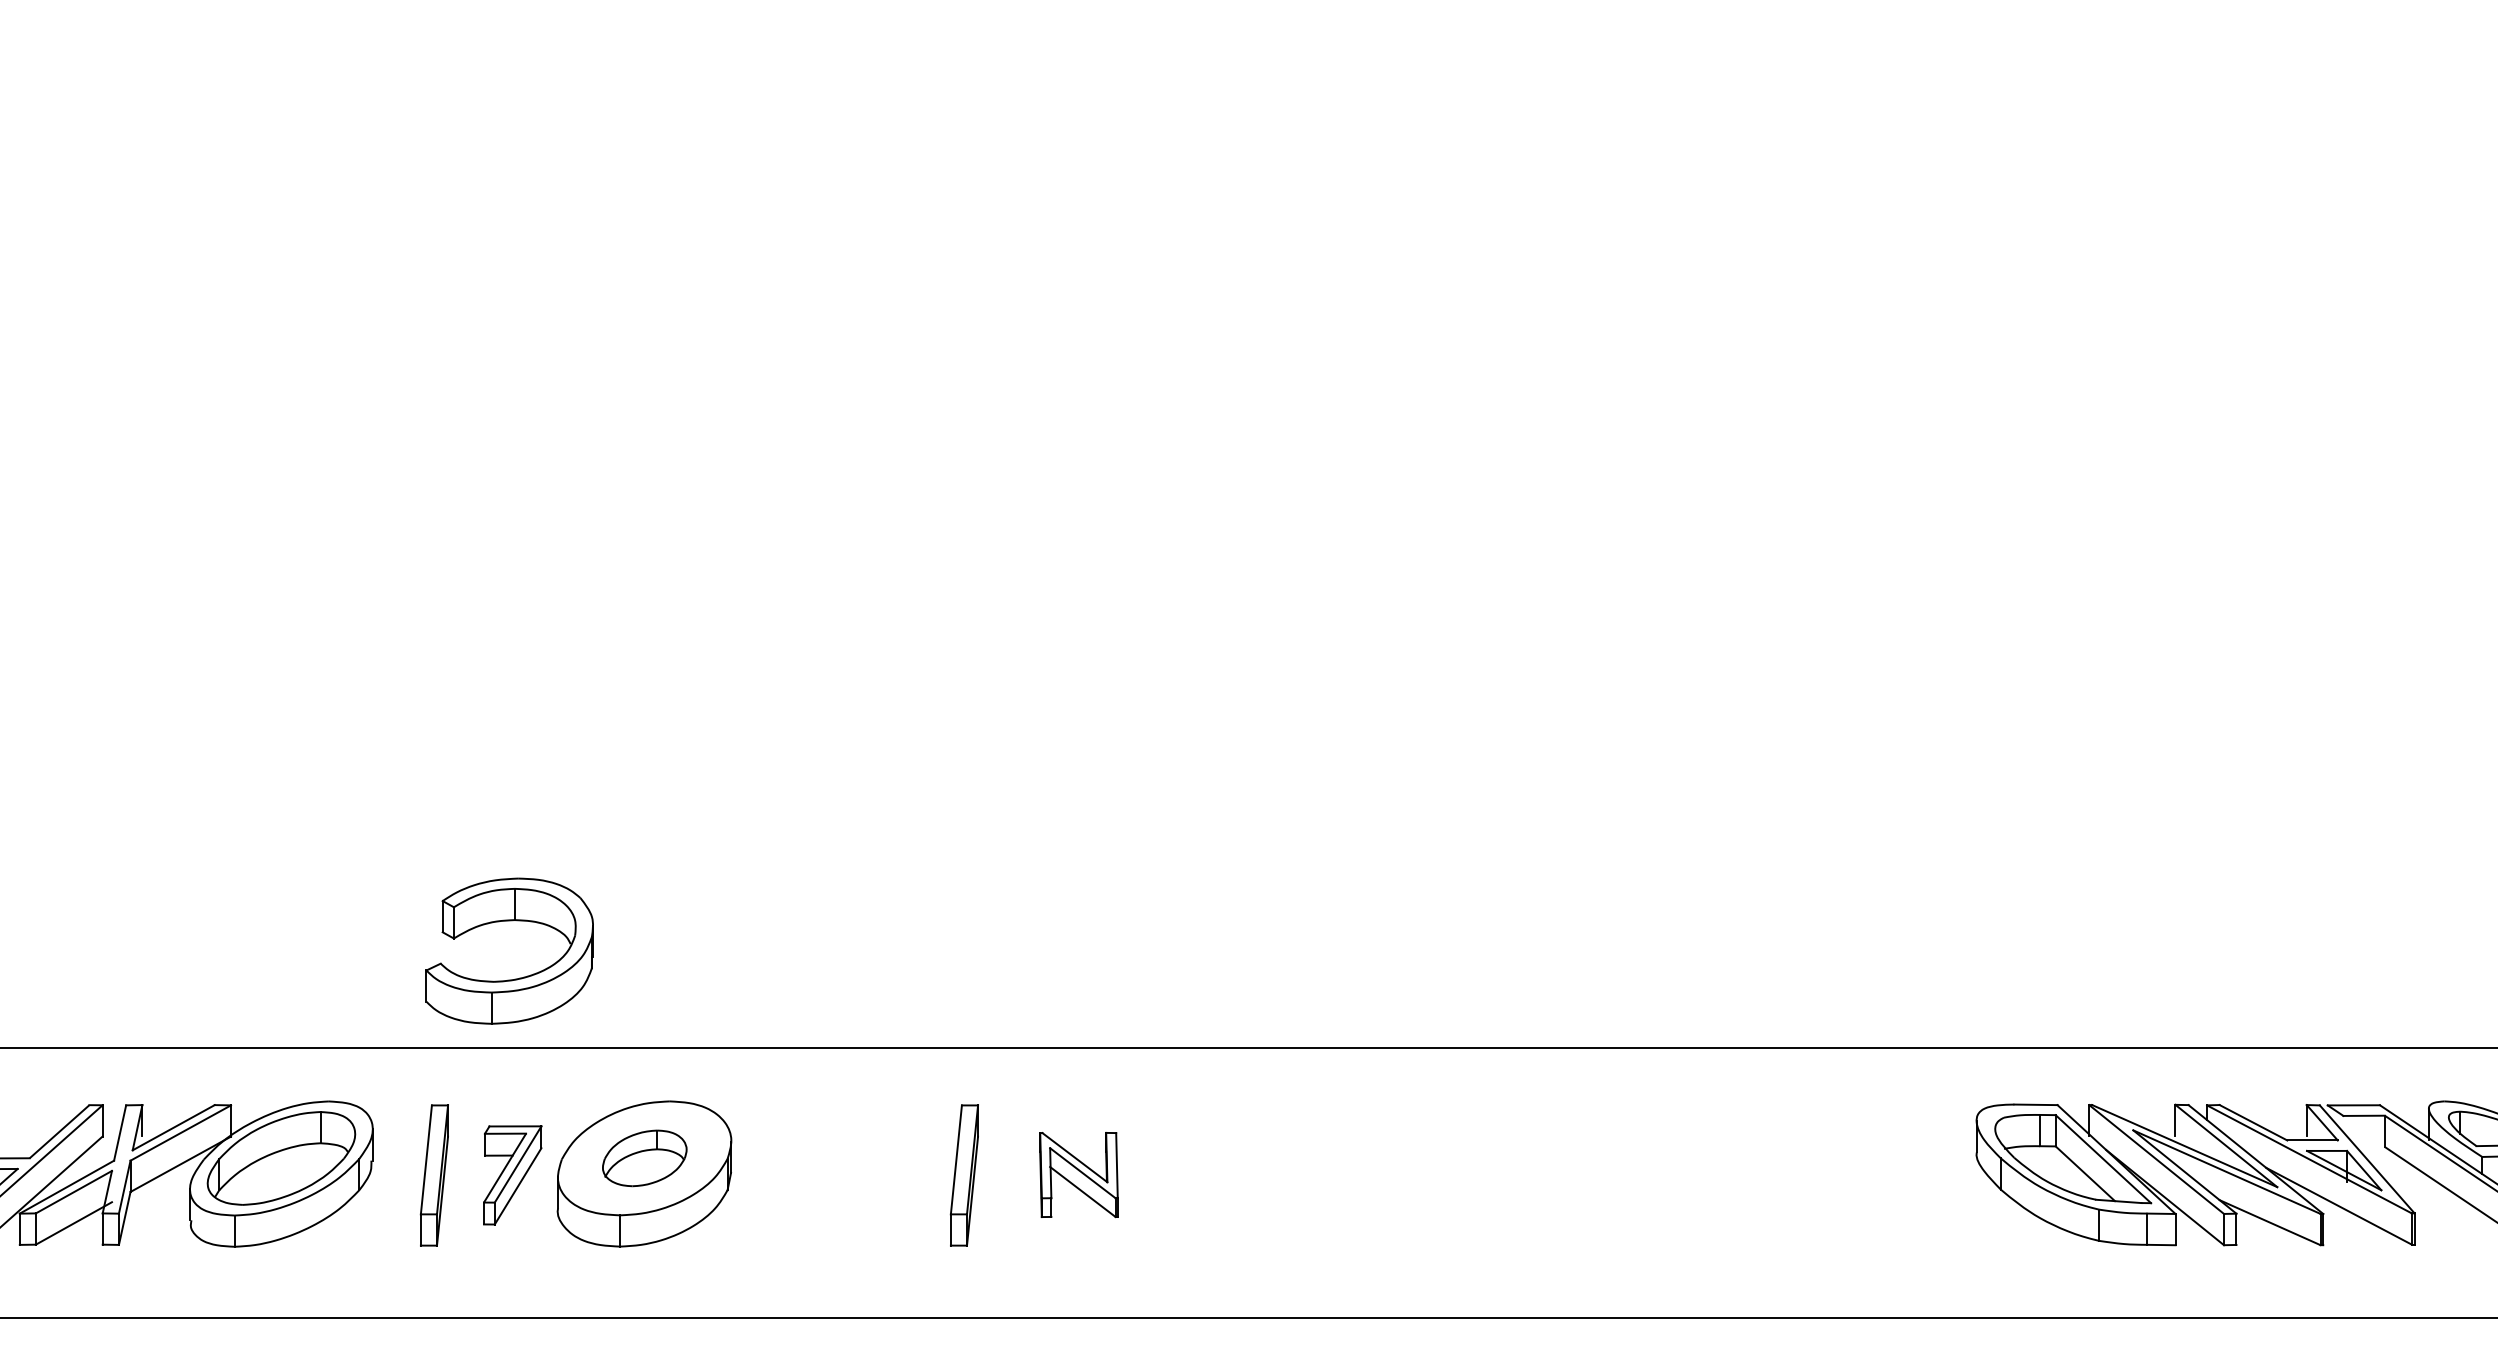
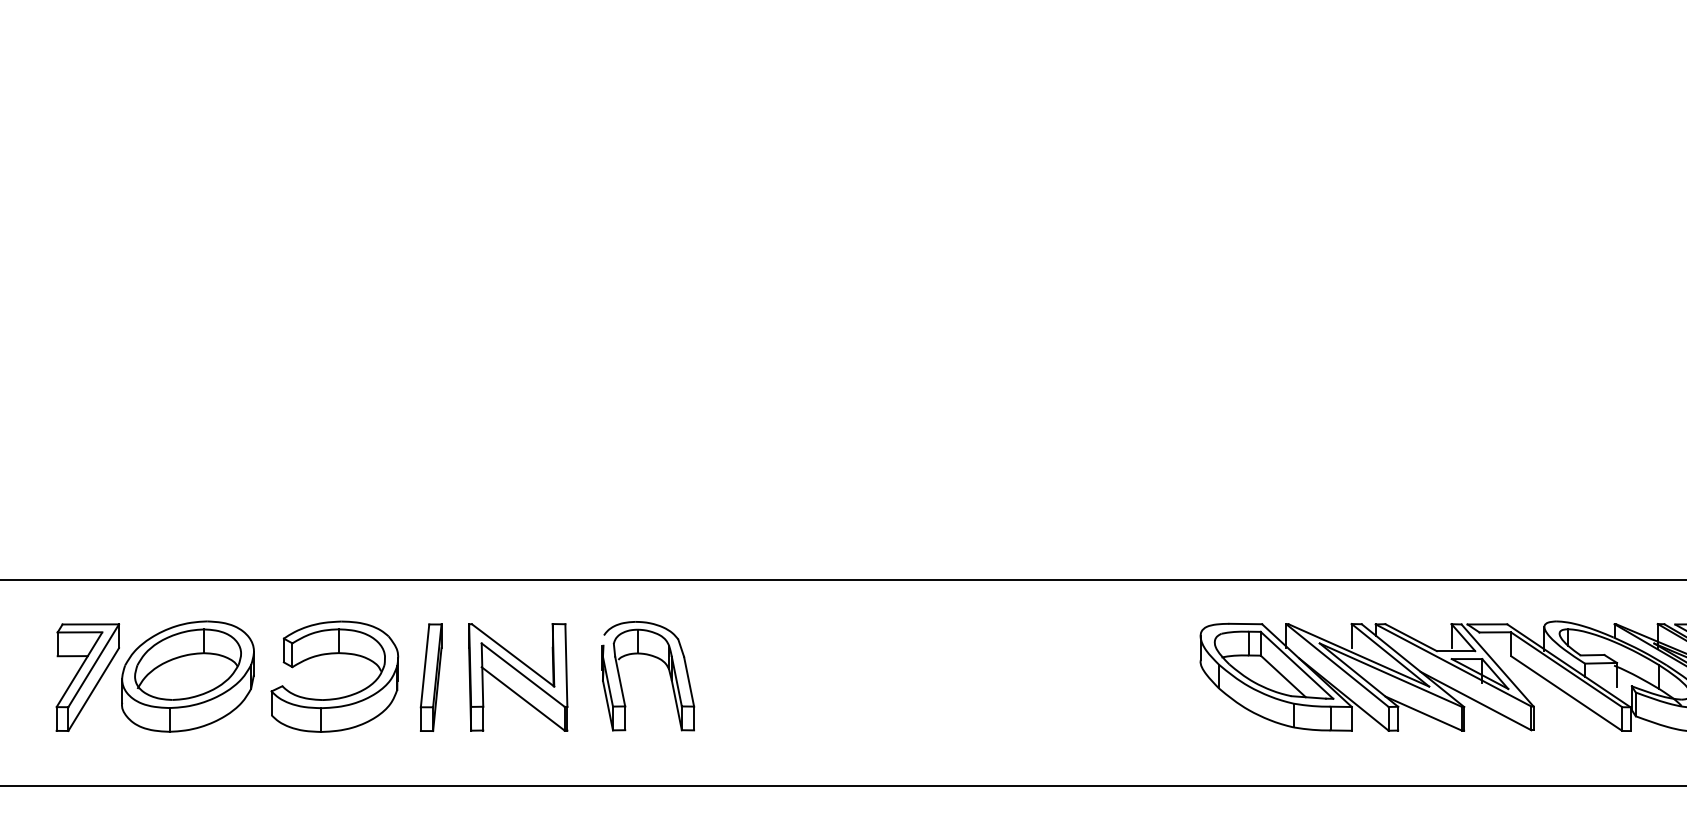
part: (515, 978) -> (339, 697), moved
part: (1256, 1148) -> (653, 657), added
part: (644, 1158) -> (187, 664), size x1.67
part: (1078, 1174) -> (517, 676), size x1.67
part: (433, 1175) -> (27, 677), removed
part: (512, 1175) -> (87, 677), size x1.43

